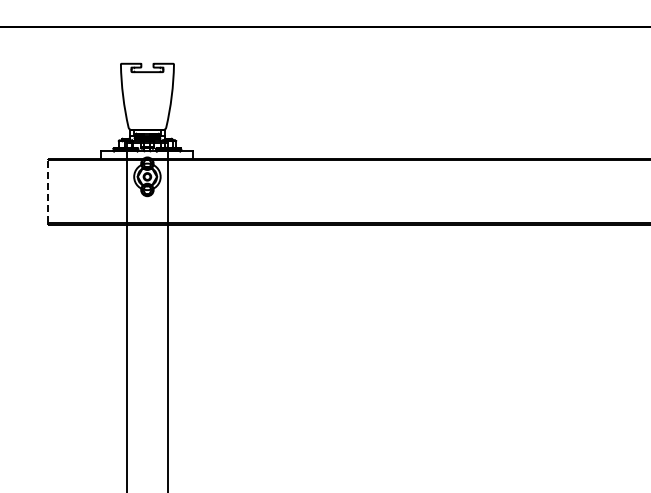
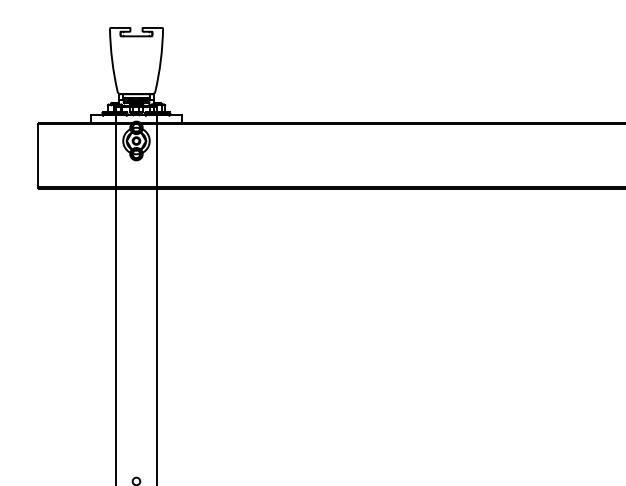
line: (48, 191) -> (37, 155), dashed -> solid

